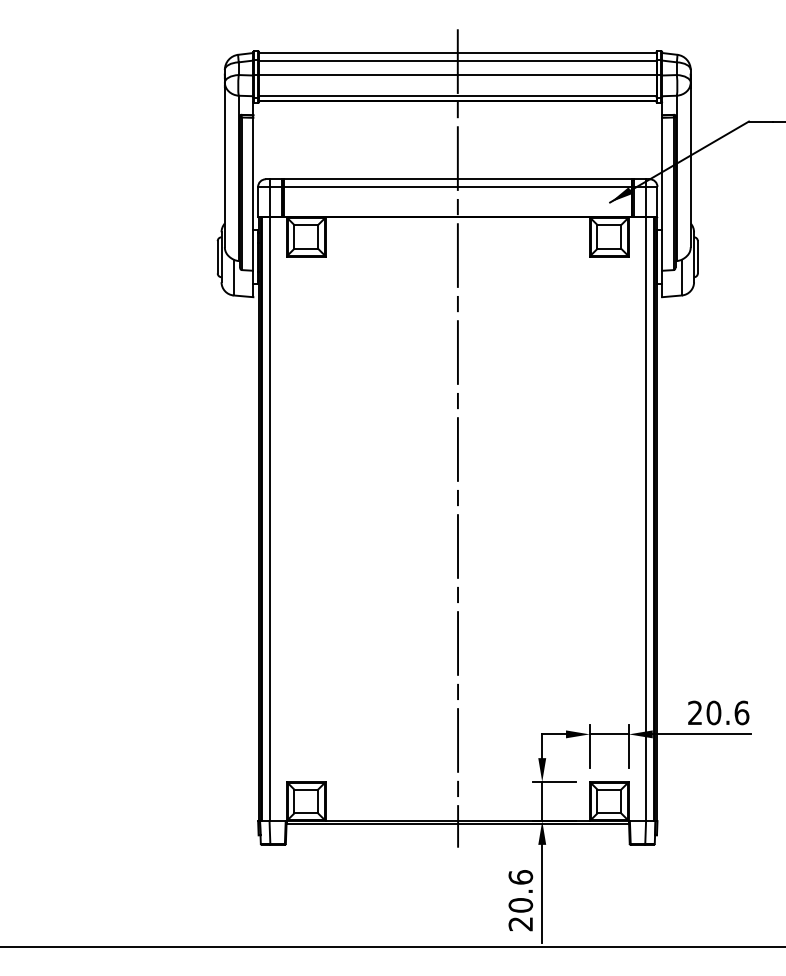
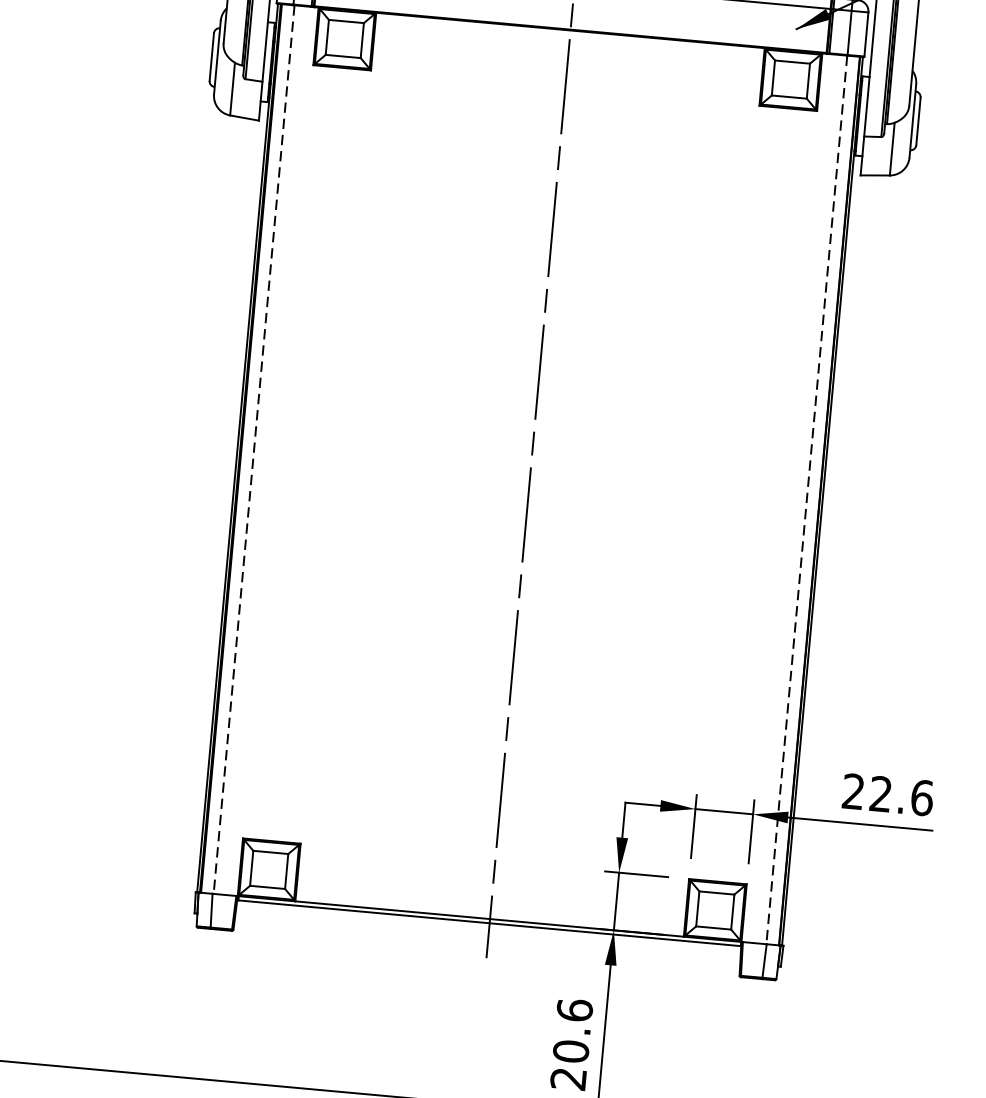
line: (270, 519) -> (254, 450), solid -> dashed
line: (645, 519) -> (806, 500), solid -> dashed
text: (713, 712) -> (880, 793), 20.6 -> 22.6

